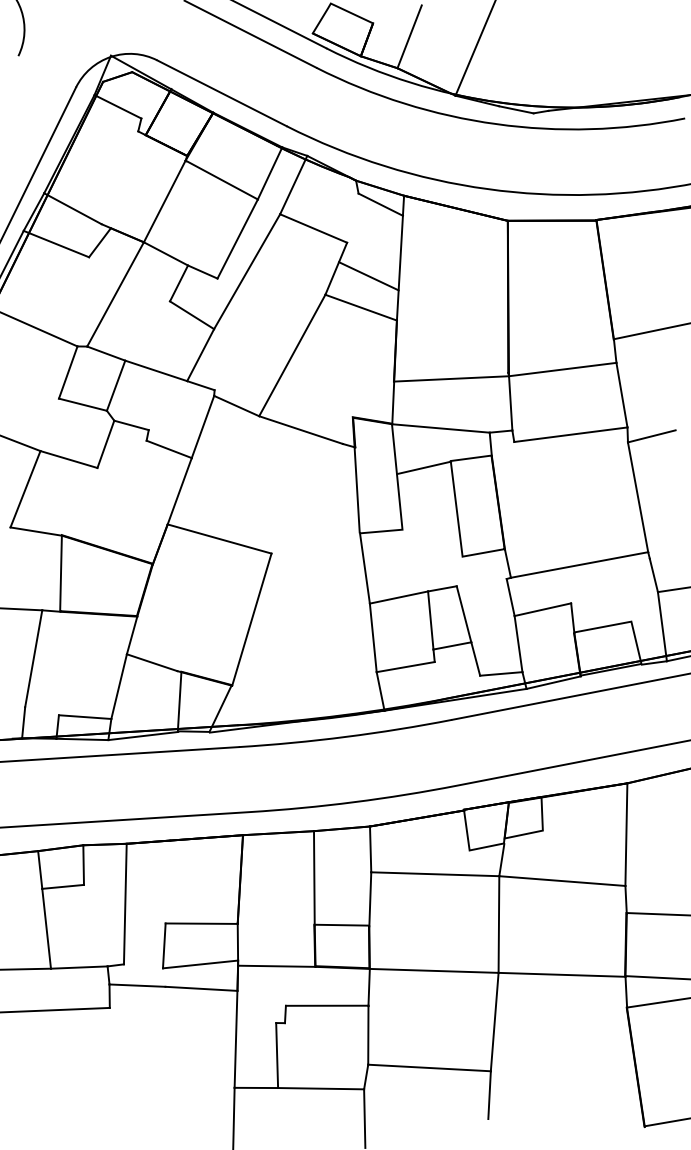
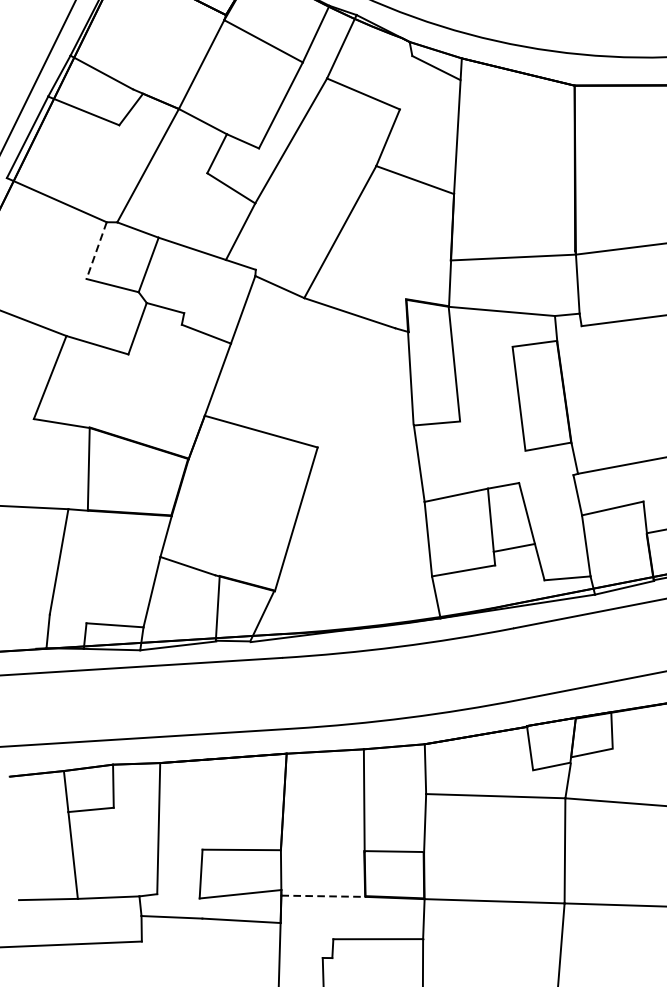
line: (368, 276) -> (423, 146), removed
line: (68, 372) -> (96, 250), solid -> dashed
line: (424, 467) -> (484, 353), removed
line: (276, 966) -> (323, 896), solid -> dashed

